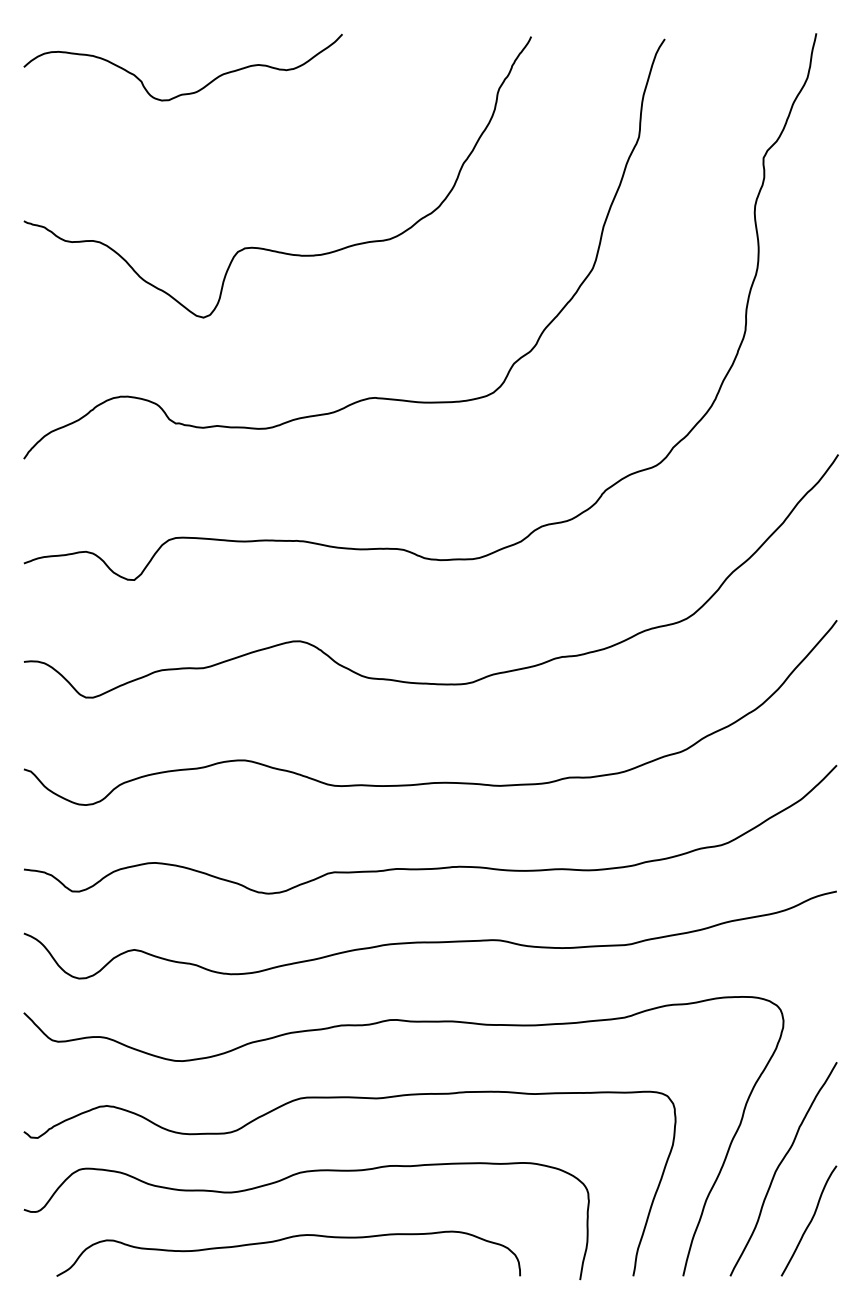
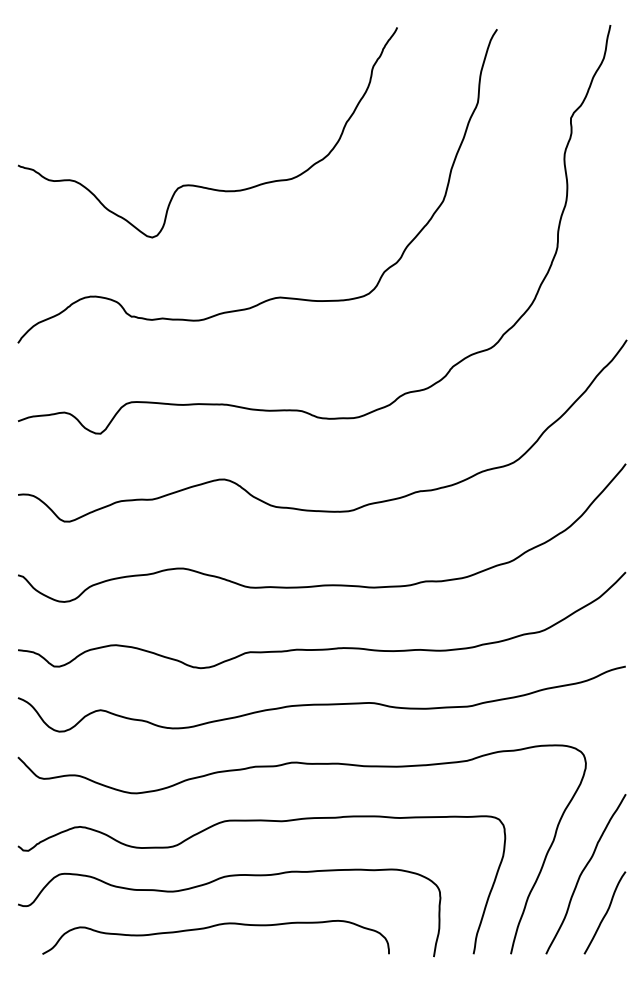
curve: (182, 92) -> (136, 69), removed

